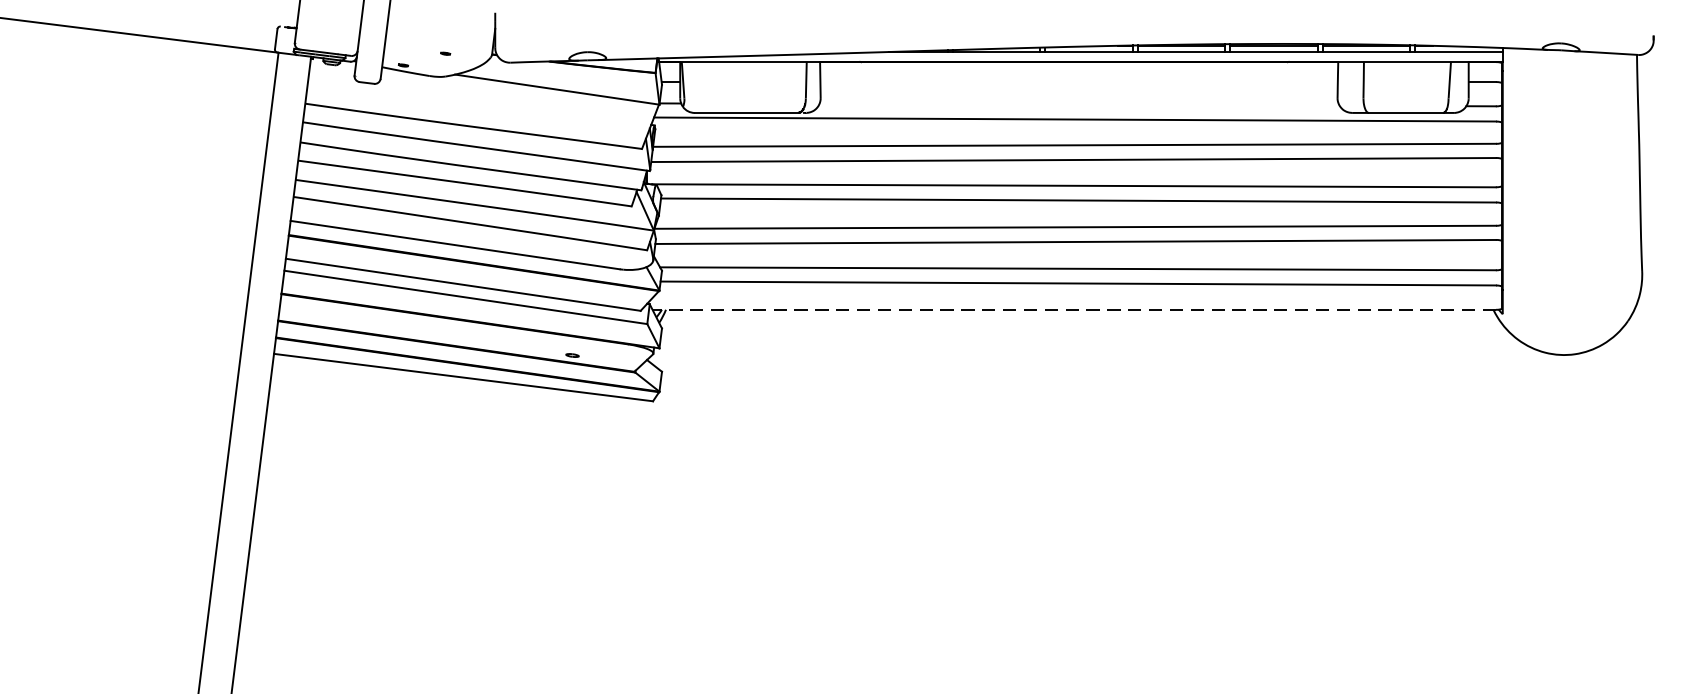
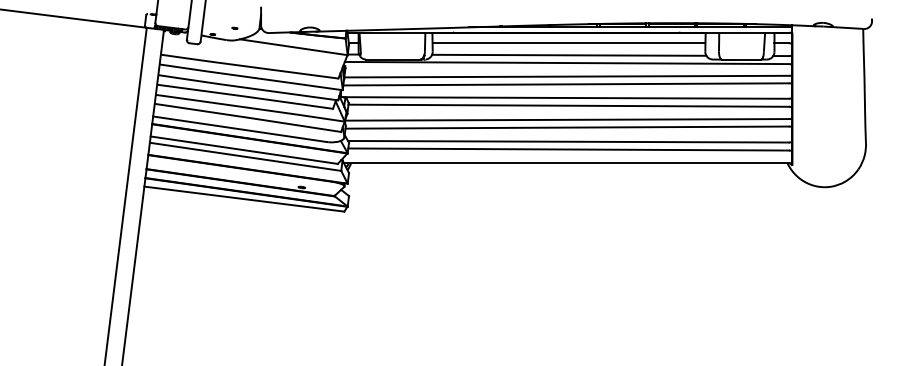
line: (1078, 82) -> (568, 43), added
line: (1080, 103) -> (569, 54), added
line: (1074, 310) -> (566, 163), dashed -> solid

